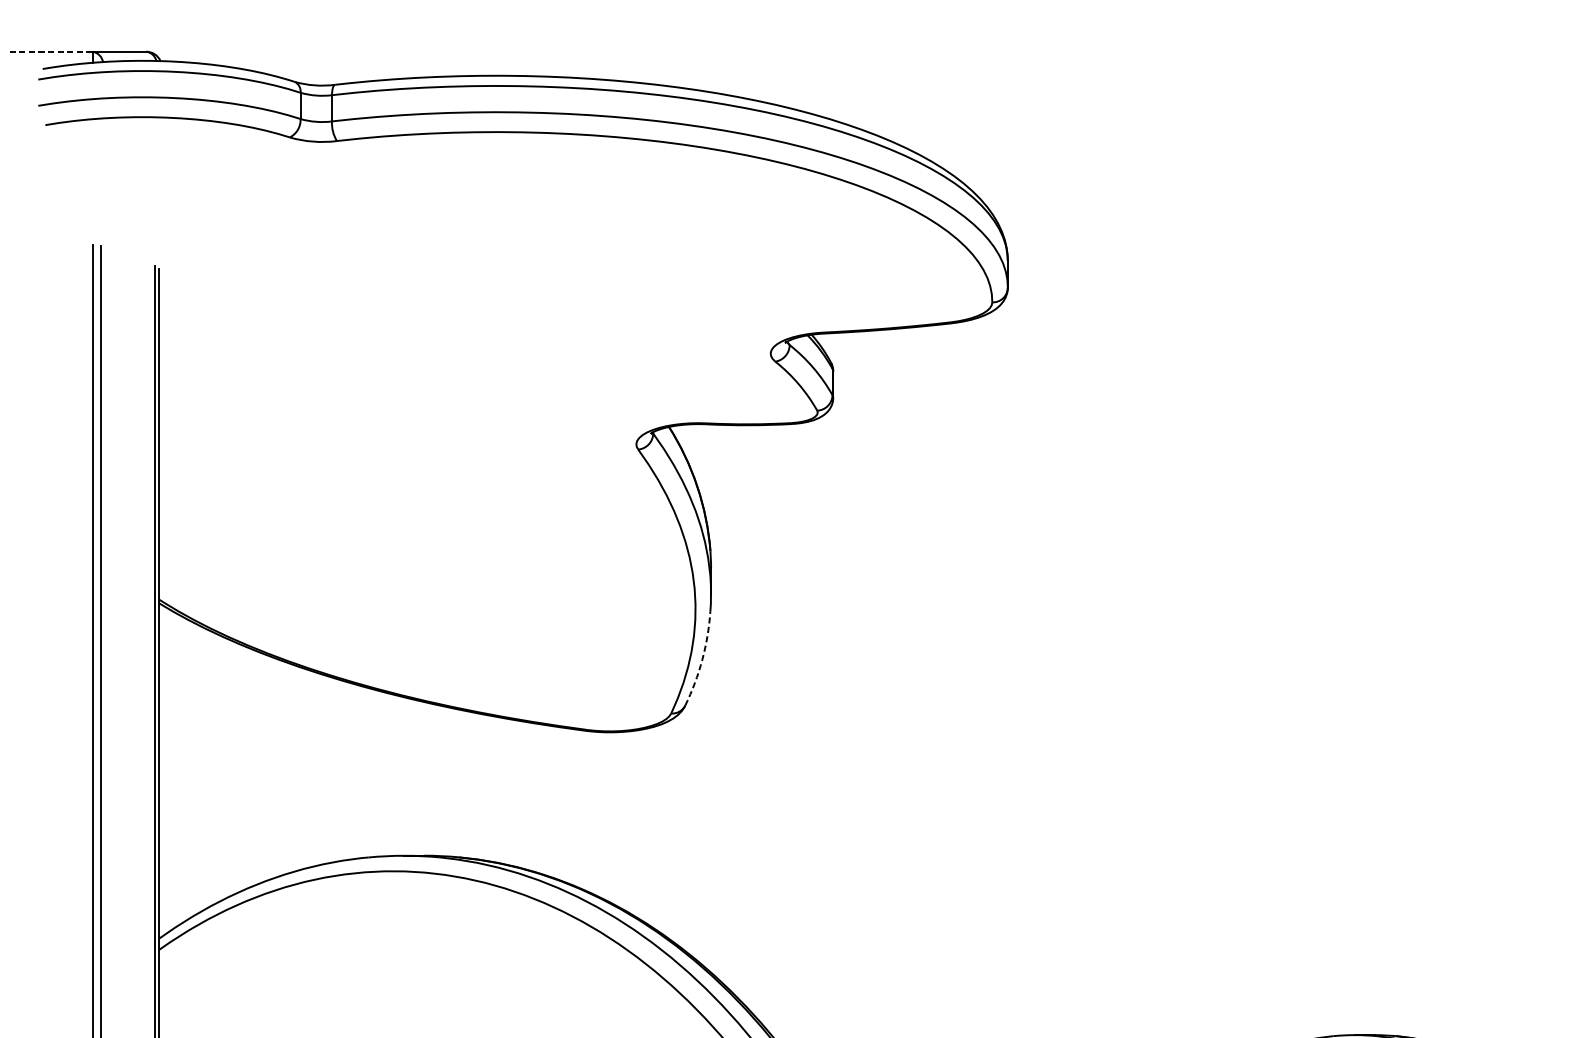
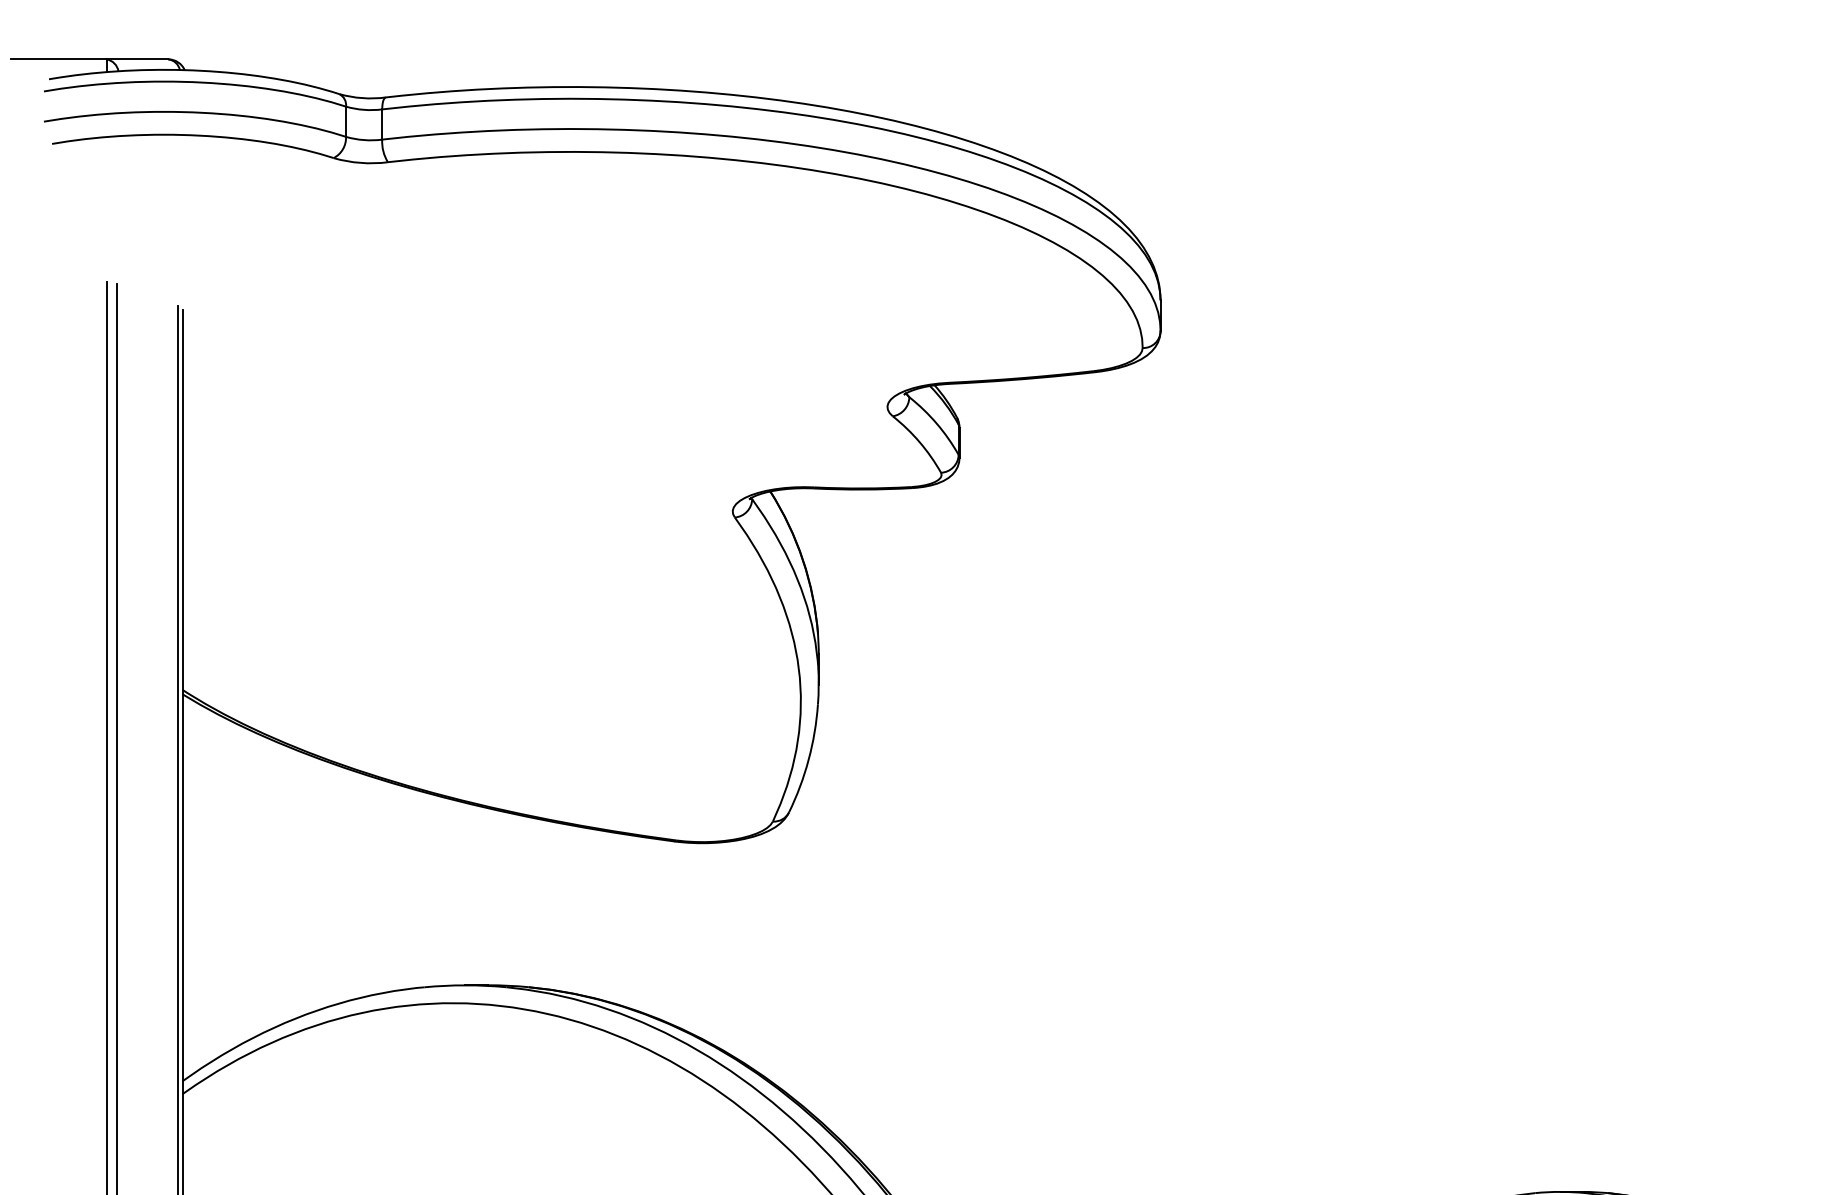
line: (50, 51) -> (58, 59), dashed -> solid
arc: (702, 659) -> (808, 759), dashed -> solid

